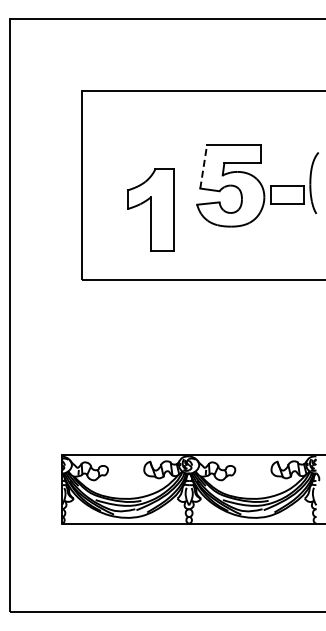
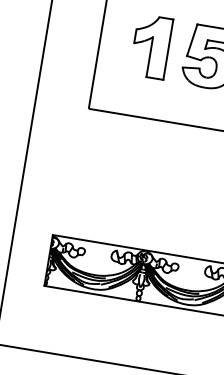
line: (203, 166) -> (192, 40), dashed -> solid
part: (150, 209) -> (151, 46), moved

